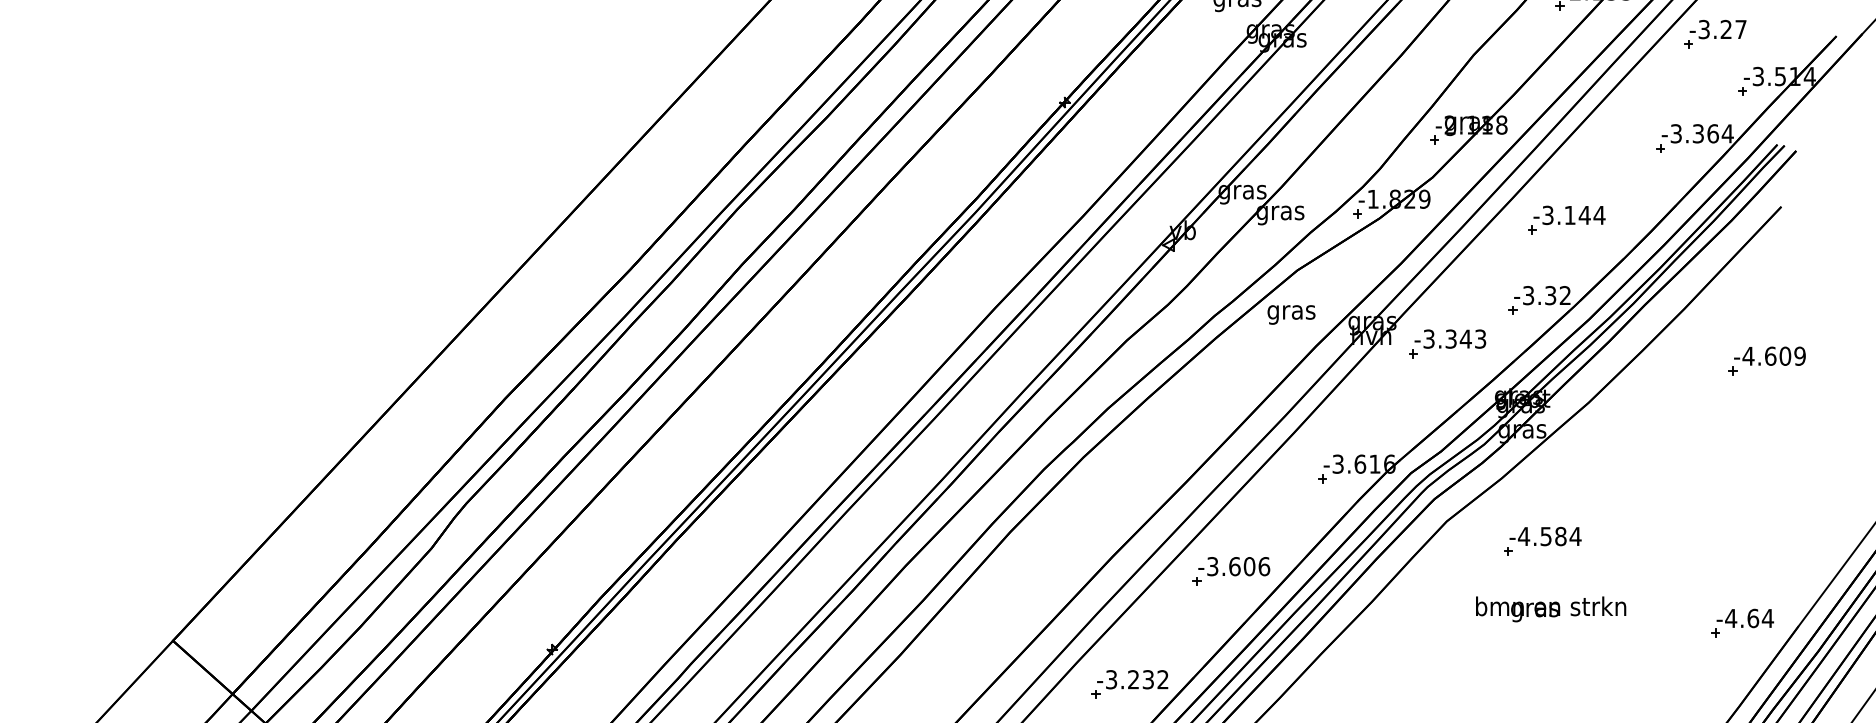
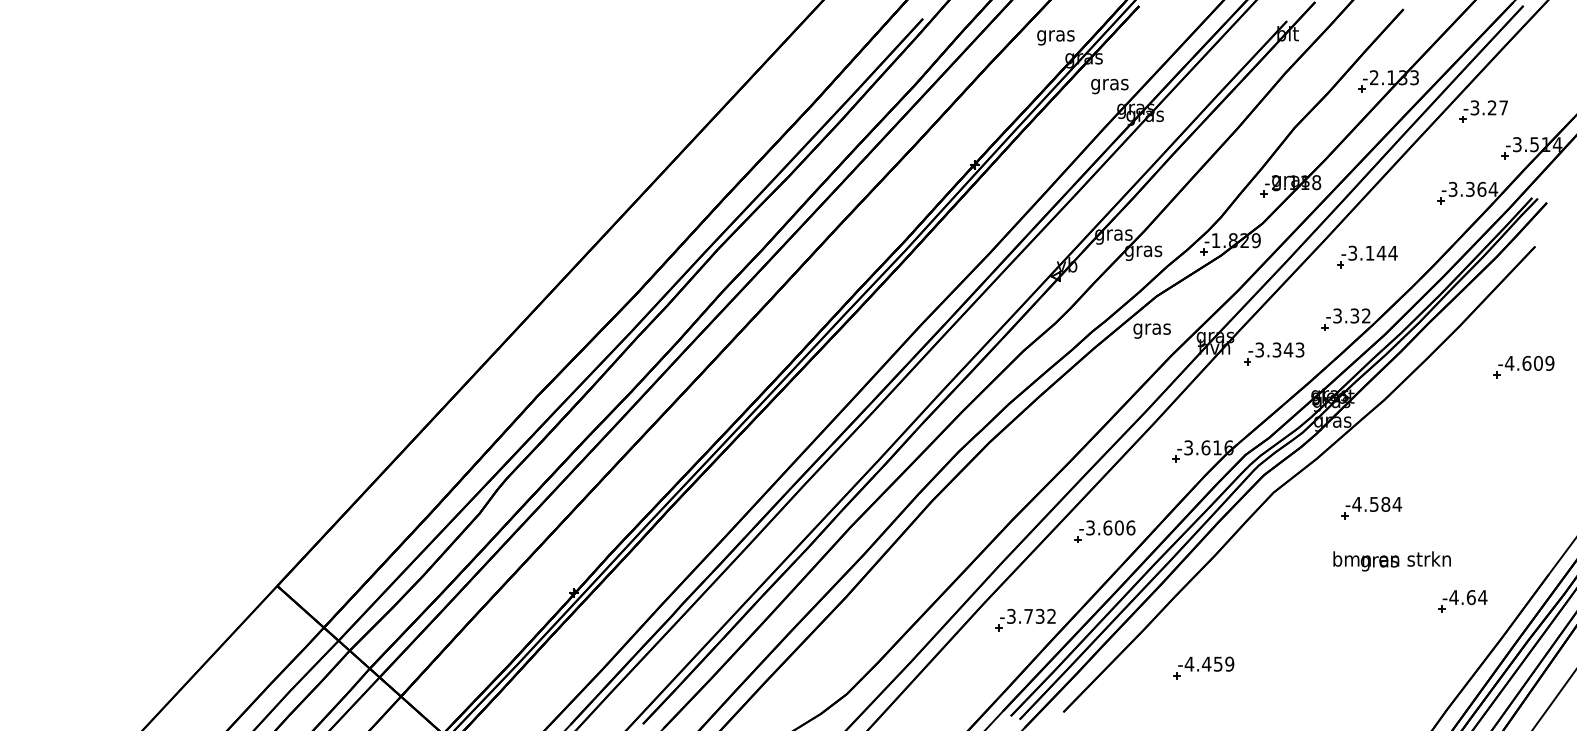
part: (1542, 541) -> (1371, 508), moved
text: (1550, 609) -> (1391, 561), moved
part: (1741, 623) -> (1462, 601), moved
text: (1133, 678) -> (1028, 615), -3.232 -> -3.732

